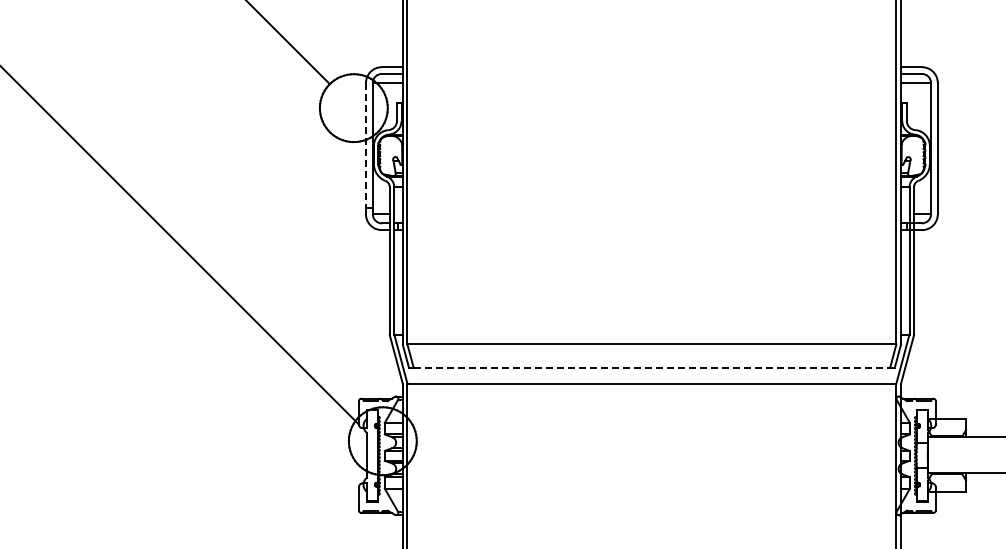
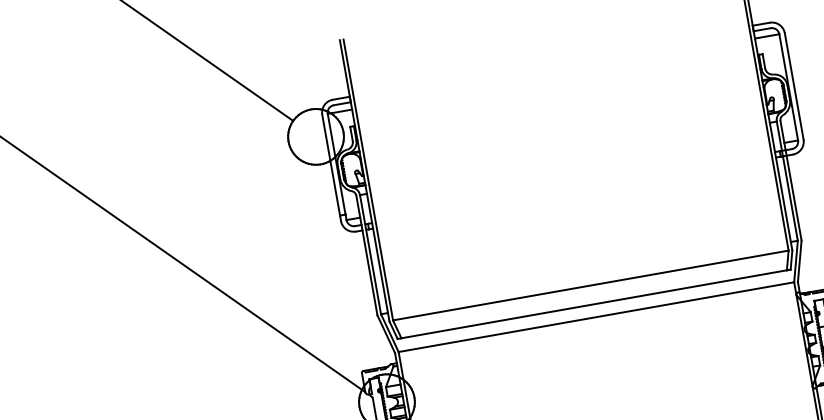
line: (365, 145) -> (330, 165), dashed -> solid
line: (652, 367) -> (594, 304), dashed -> solid

